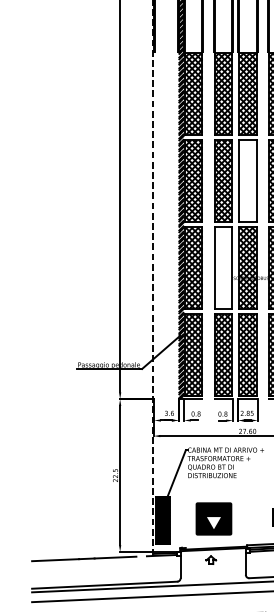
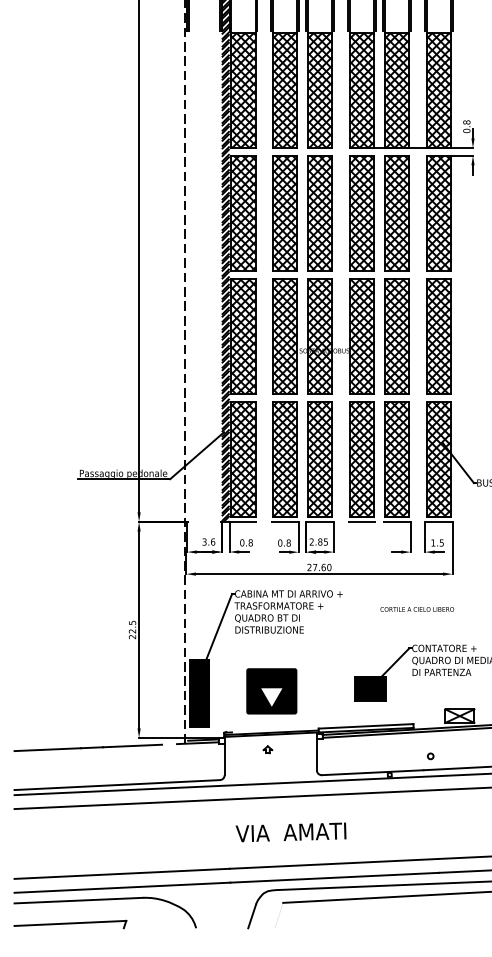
hatch: (247, 181) -> (319, 213), added
hatch: (222, 268) -> (284, 336), added
part: (210, 560) -> (267, 749), size x0.62

